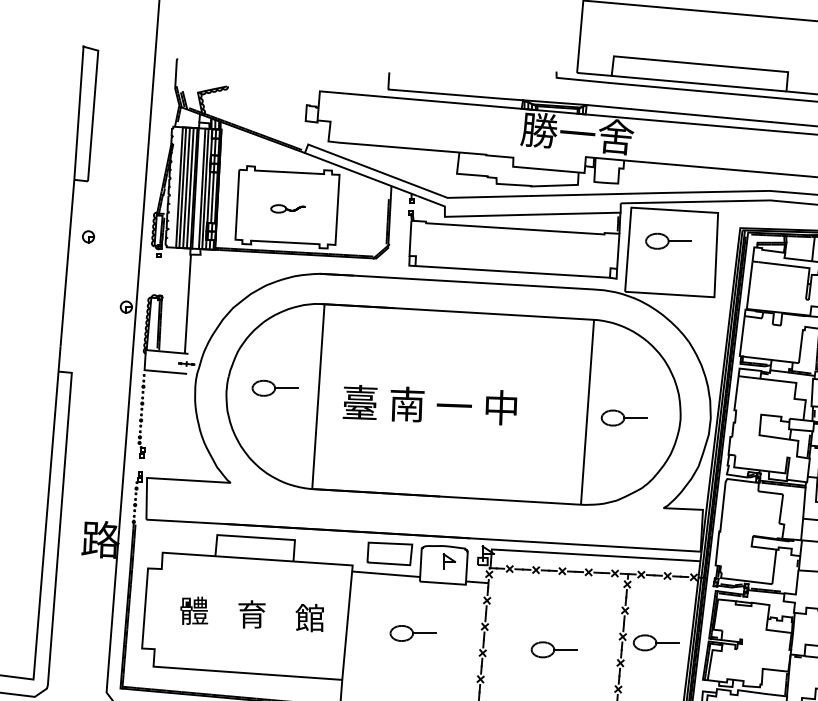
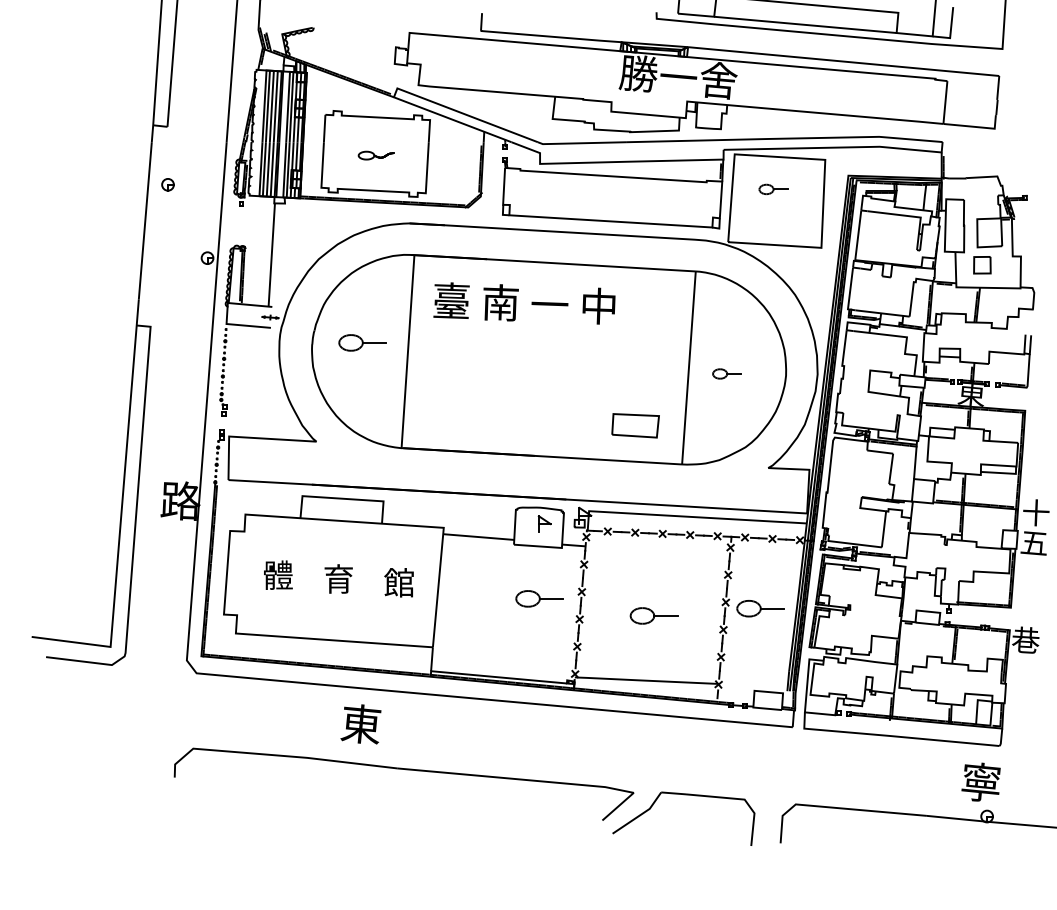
part: (668, 241) -> (773, 189), size x0.6
text: (429, 405) -> (524, 303), moved
part: (623, 417) -> (726, 373), size x0.6
part: (389, 553) -> (635, 425), moved
part: (412, 633) -> (539, 598), moved

